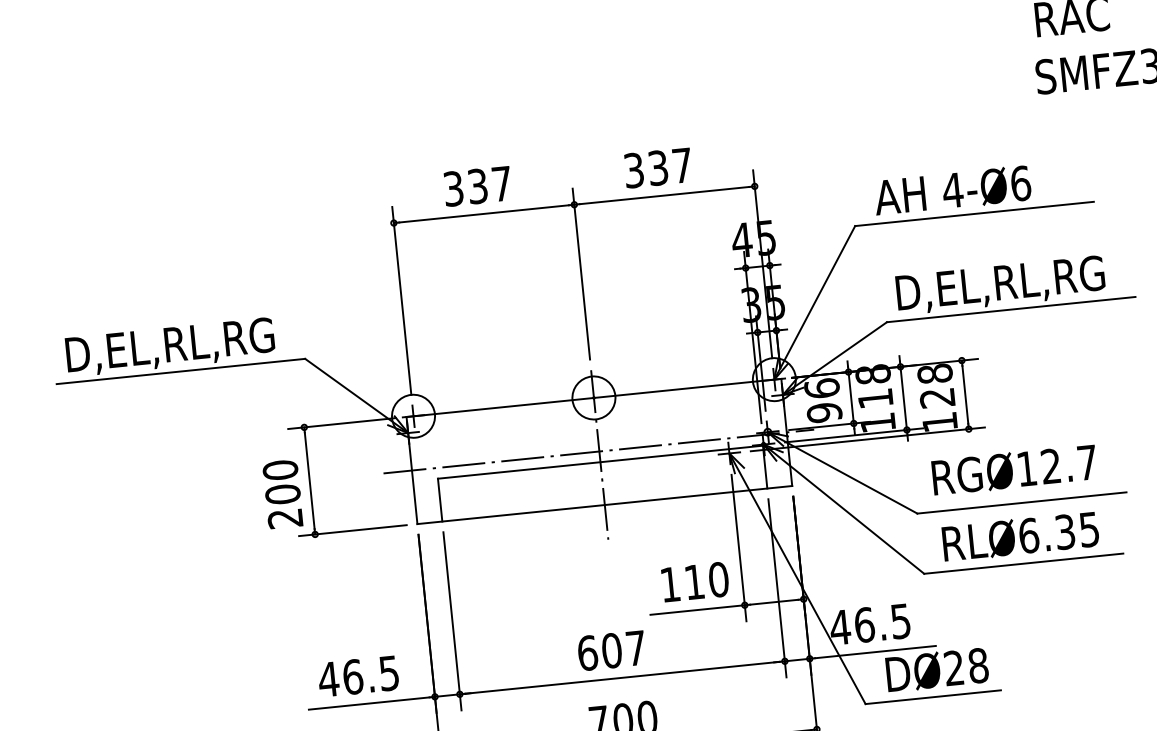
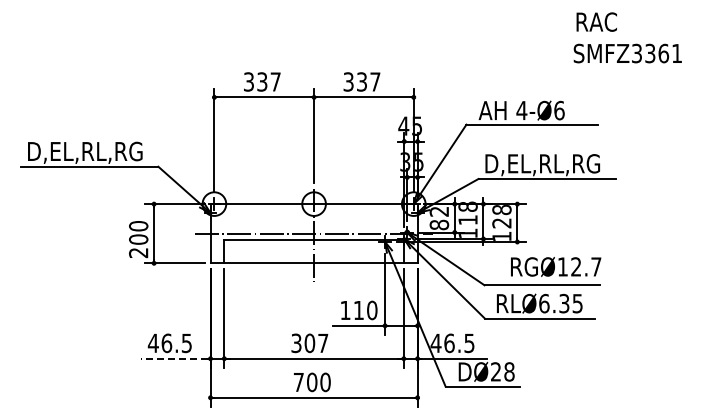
text: (823, 400) -> (439, 218), 96 -> 82
text: (1015, 469) -> (556, 266), moved
text: (587, 653) -> (296, 343), 607 -> 307
line: (367, 703) -> (173, 358), solid -> dashed

